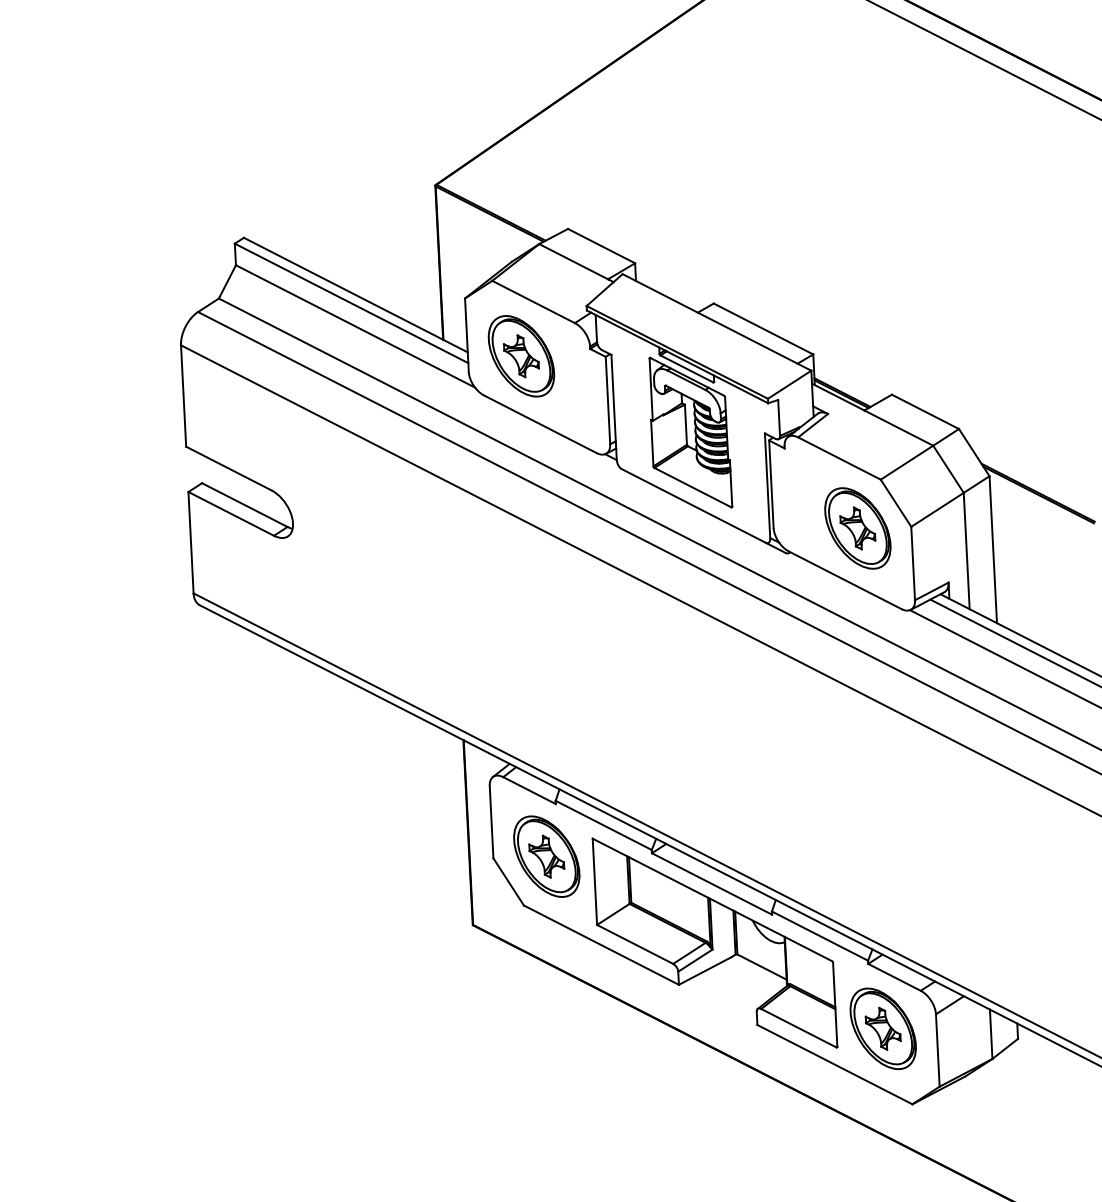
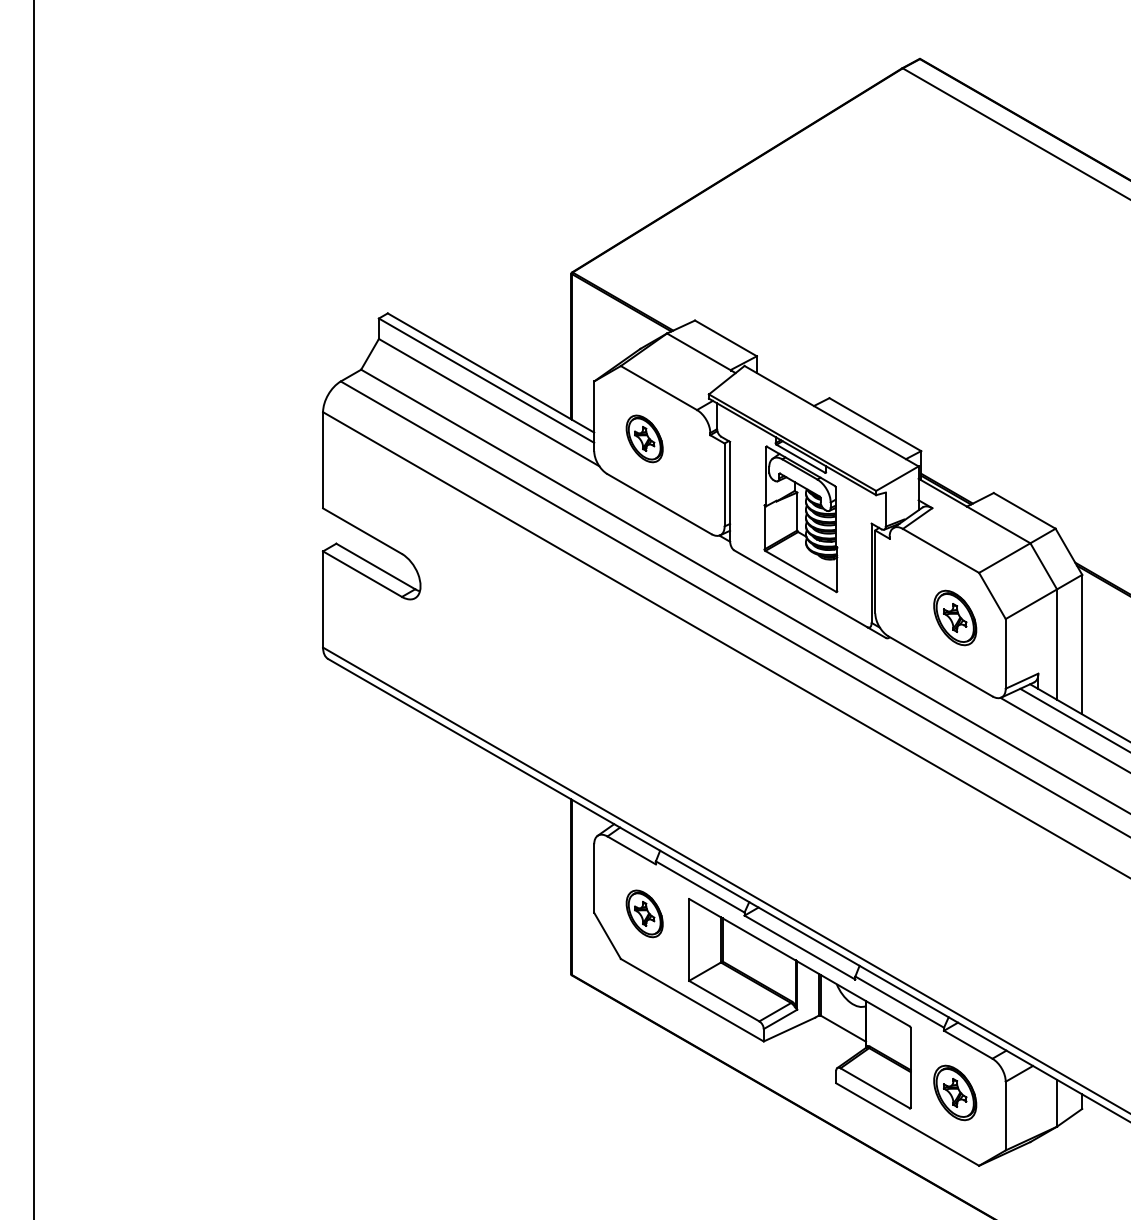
part: (521, 355) -> (644, 438), size x0.6
part: (858, 527) -> (955, 617), size x0.7
part: (546, 856) -> (644, 913), size x0.6
part: (883, 1028) -> (955, 1092), size x0.7

